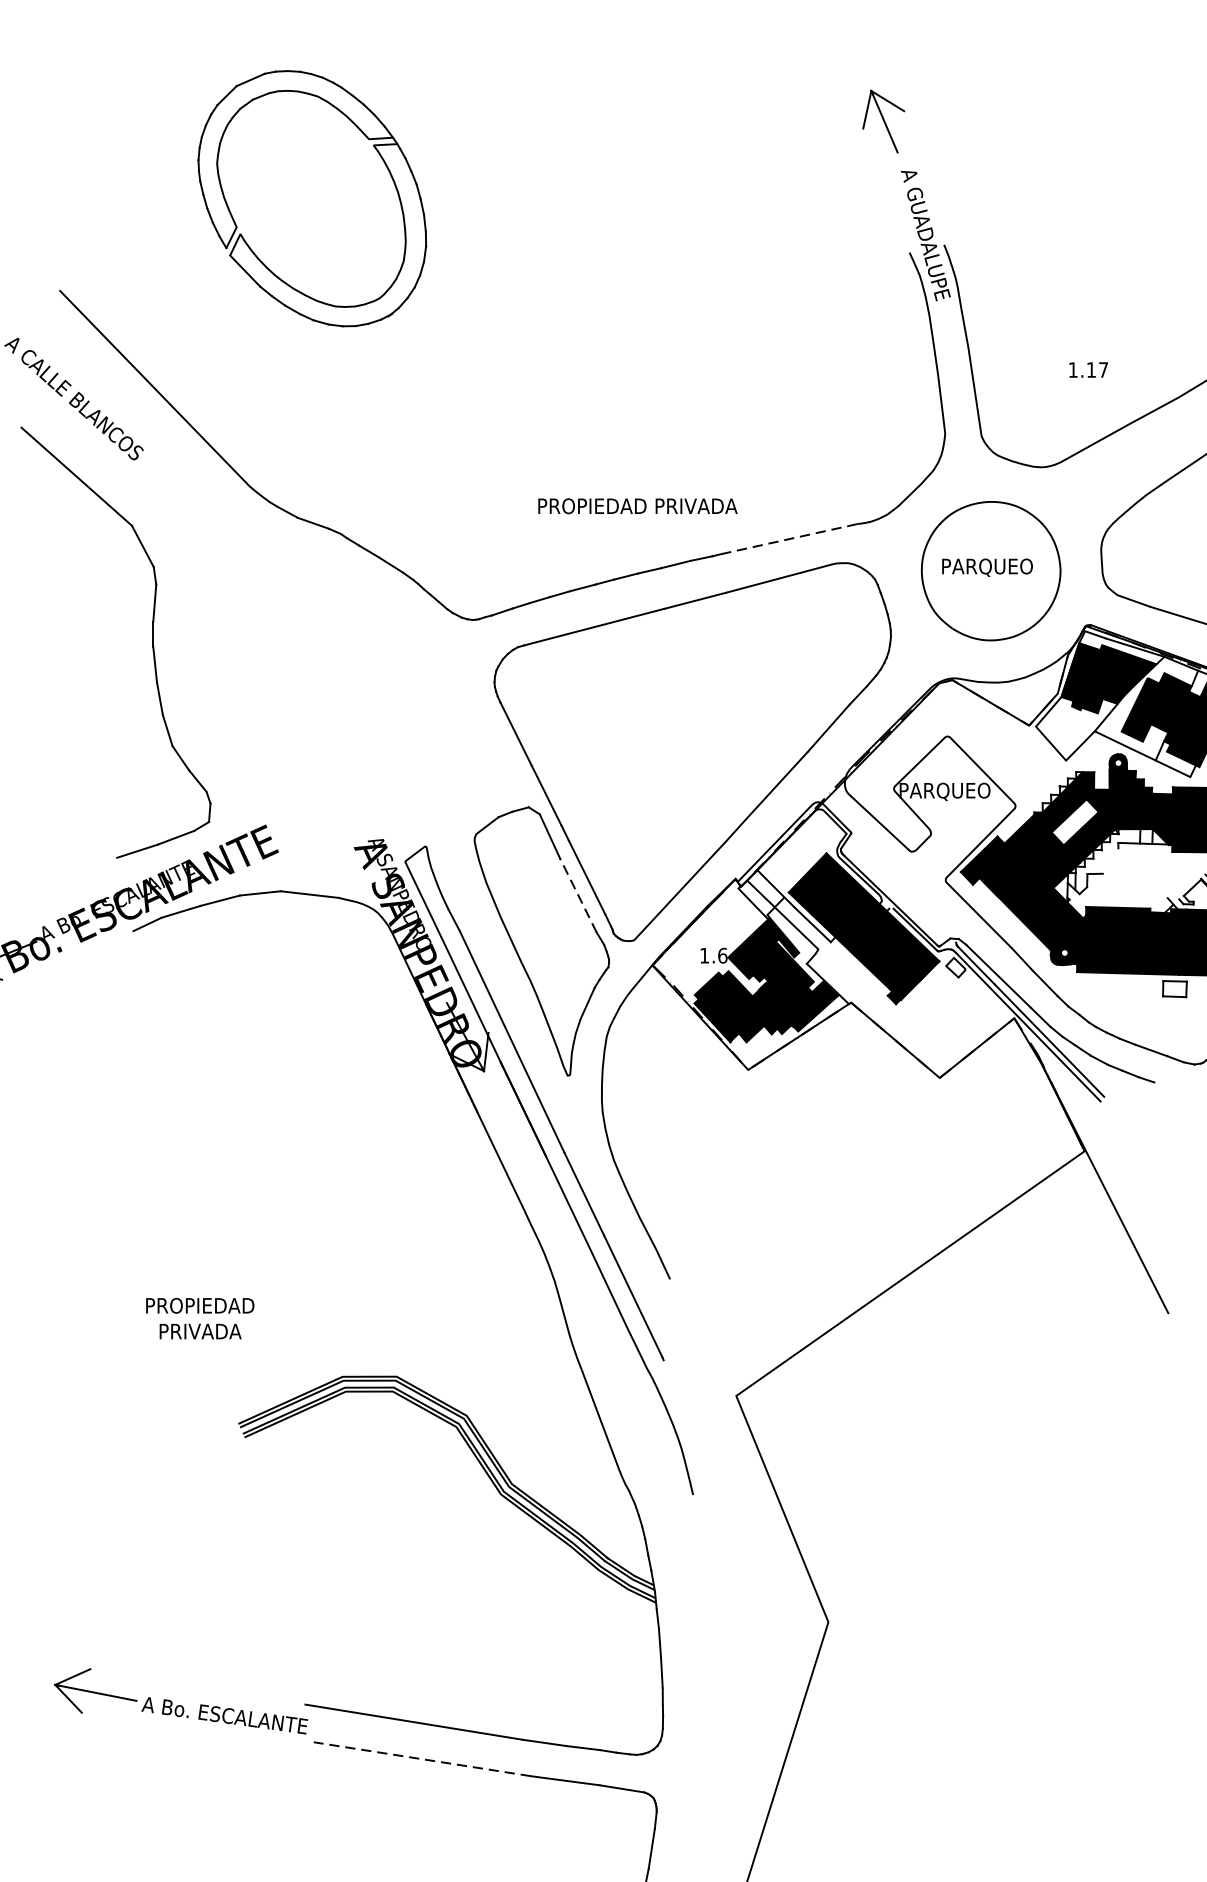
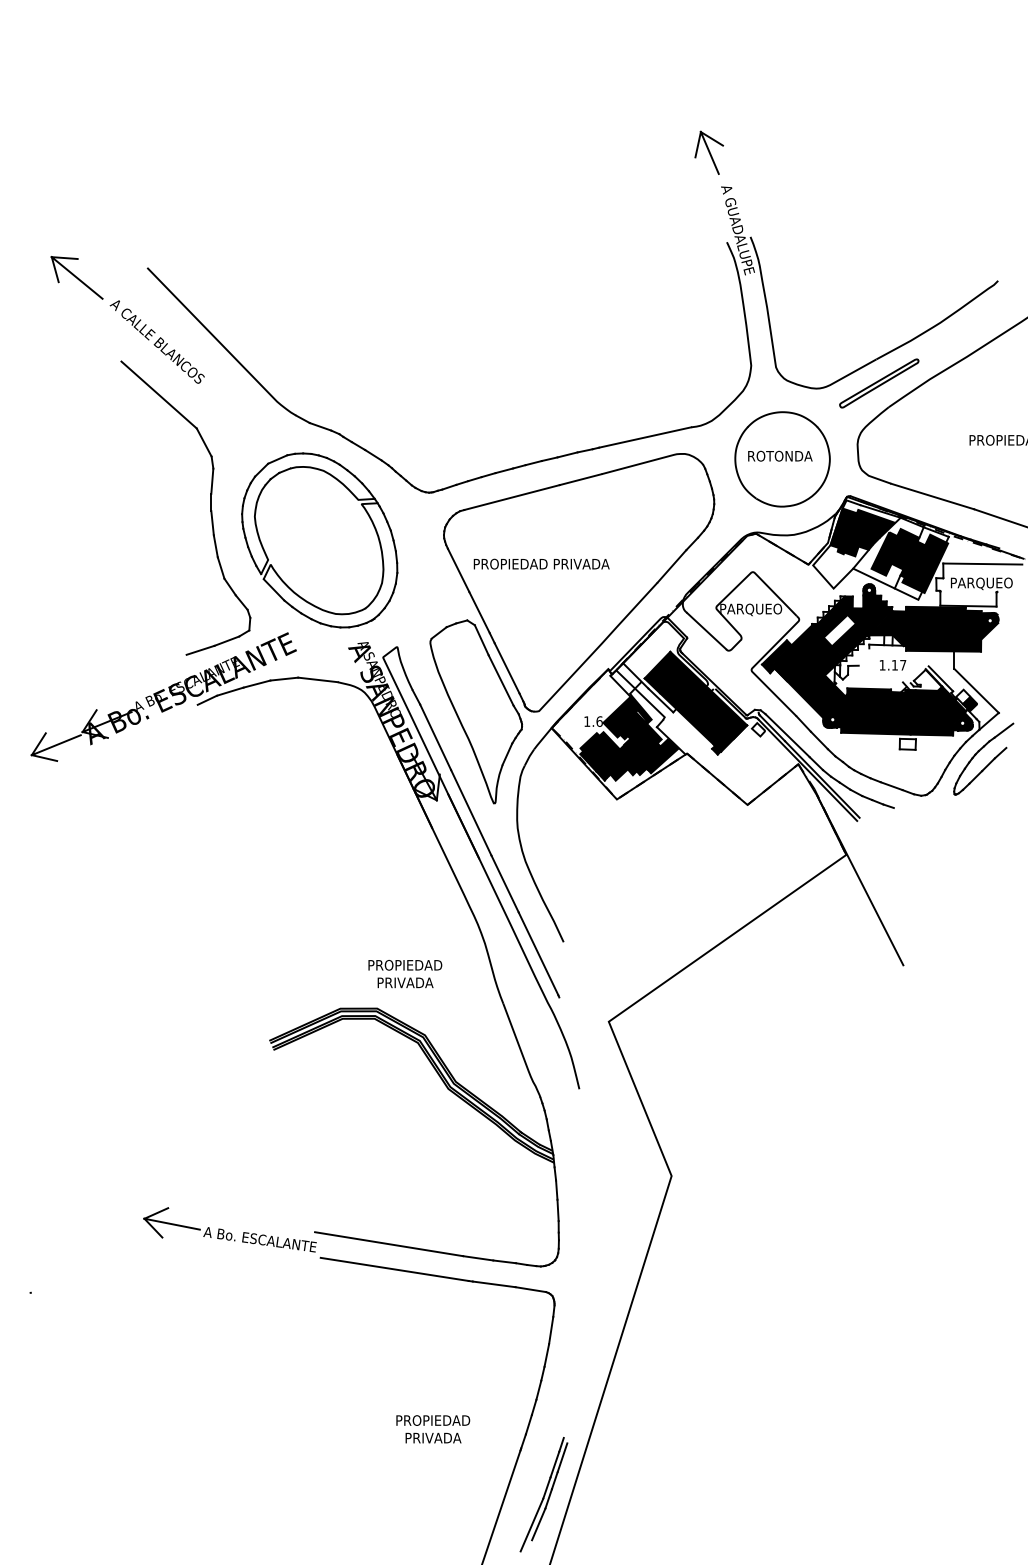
part: (250, 245) -> (277, 572), moved
text: (1089, 370) -> (893, 665), moved
part: (1133, 459) -> (879, 383), added
text: (637, 505) -> (541, 563), moved
line: (788, 539) -> (644, 437), dashed -> solid
text: (988, 566) -> (780, 456), PARQUEO -> ROTONDA
line: (577, 895) -> (500, 680), dashed -> solid
text: (200, 1319) -> (405, 974), moved
line: (421, 1759) -> (394, 1269), dashed -> solid

